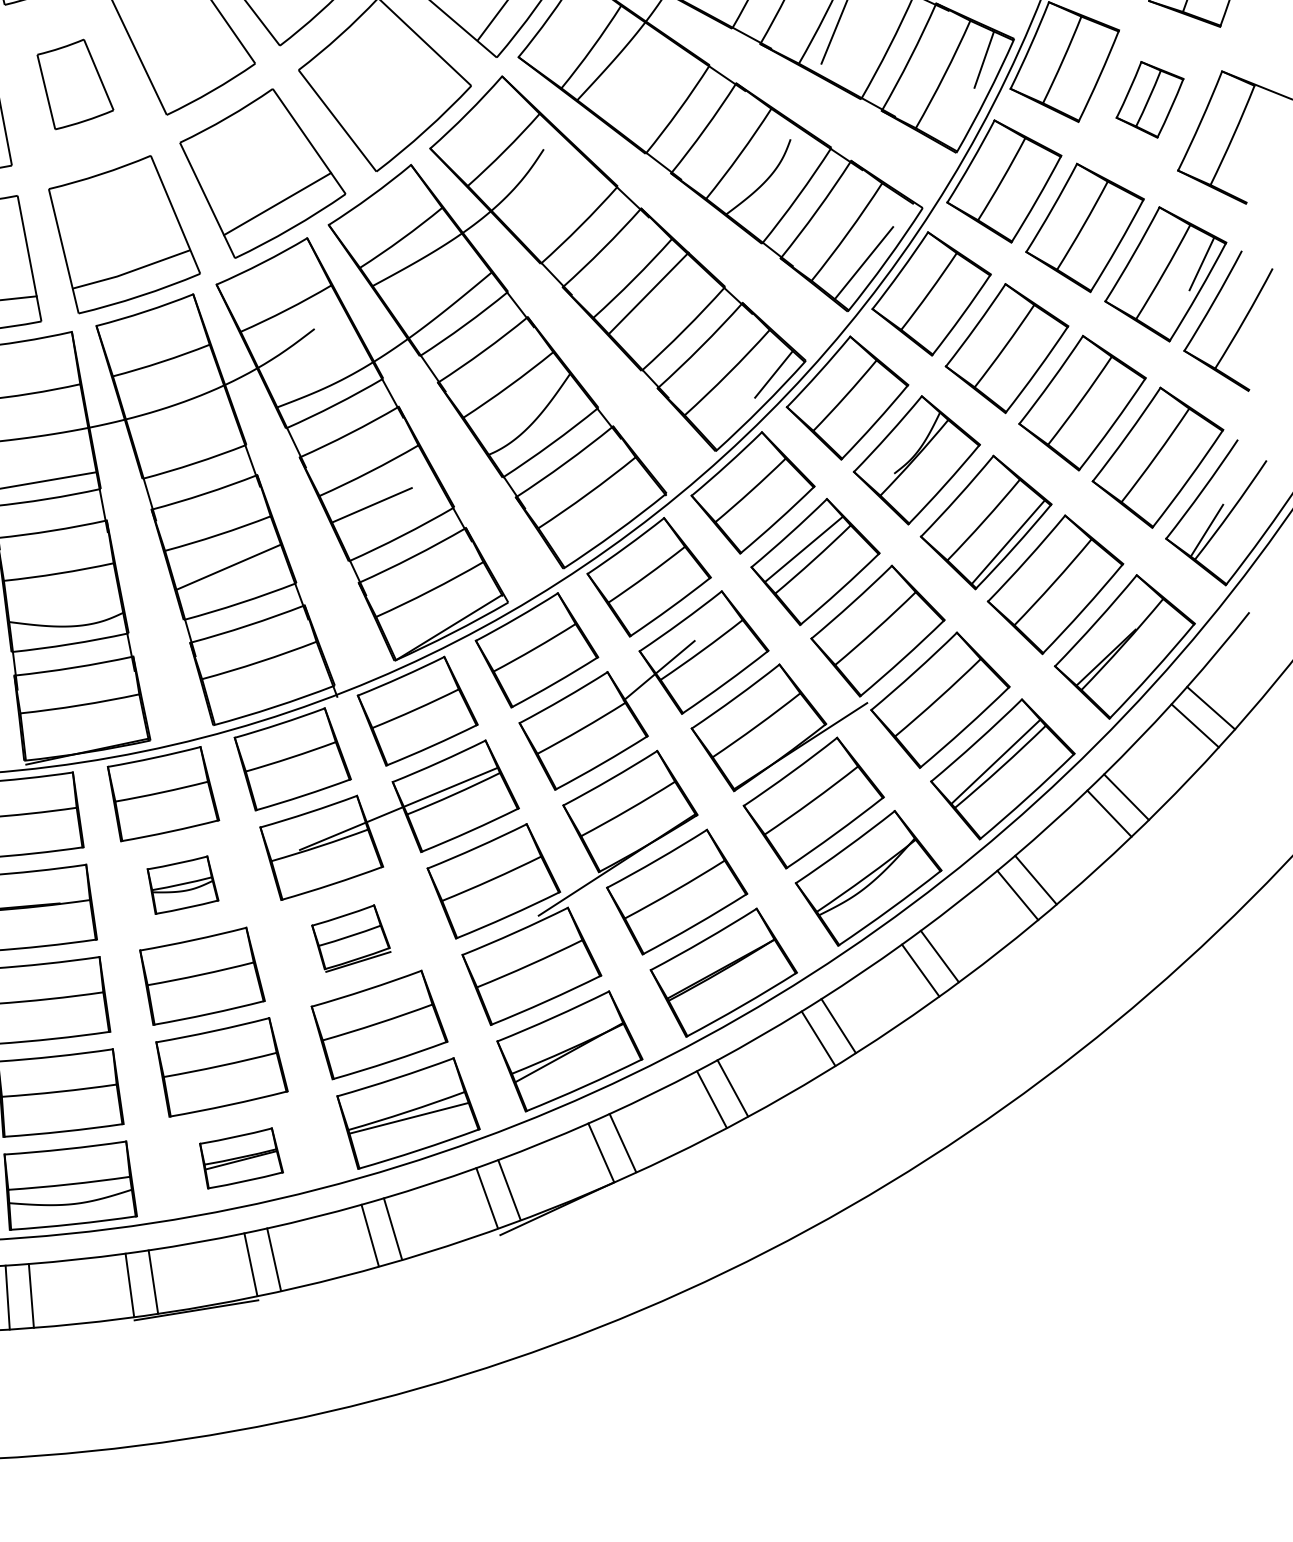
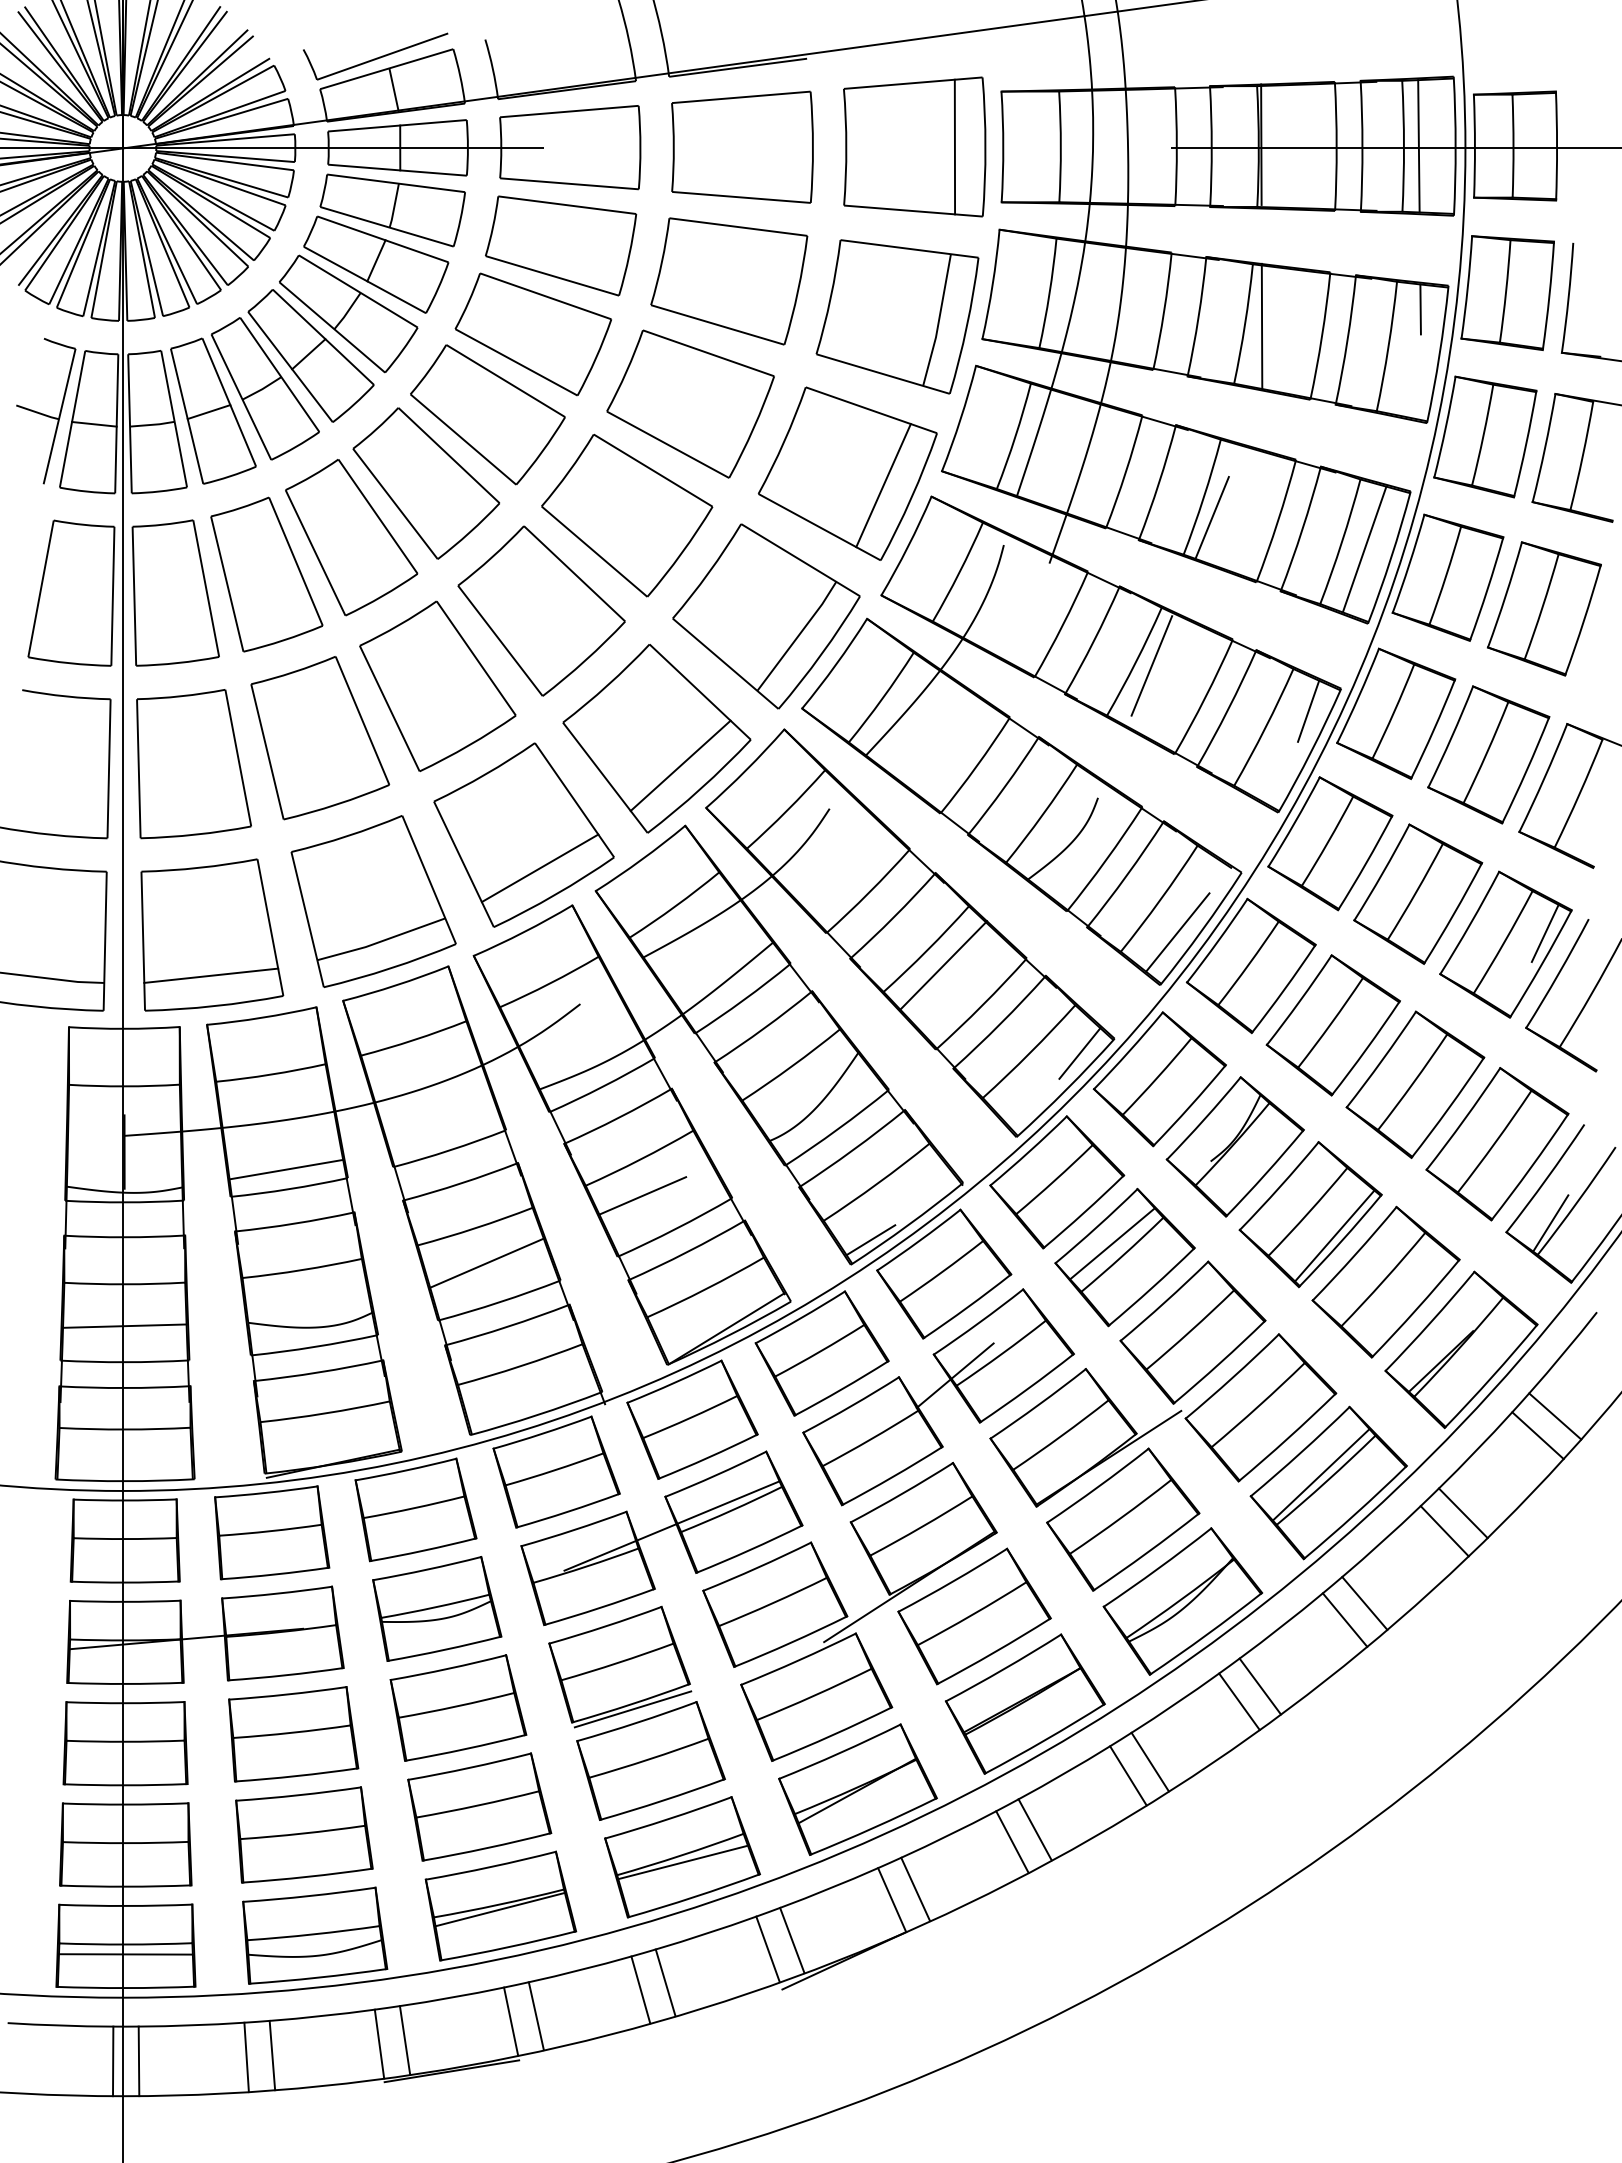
part: (75, 84) -> (320, 738), size x1.67
part: (1149, 99) -> (1488, 754), size x1.67
line: (406, 109) -> (680, 765), added
line: (581, 546) -> (870, 1240), added
part: (183, 884) -> (437, 1608), size x1.67
part: (351, 938) -> (620, 1666), size x1.67
part: (241, 1157) -> (500, 1905), size x1.67

